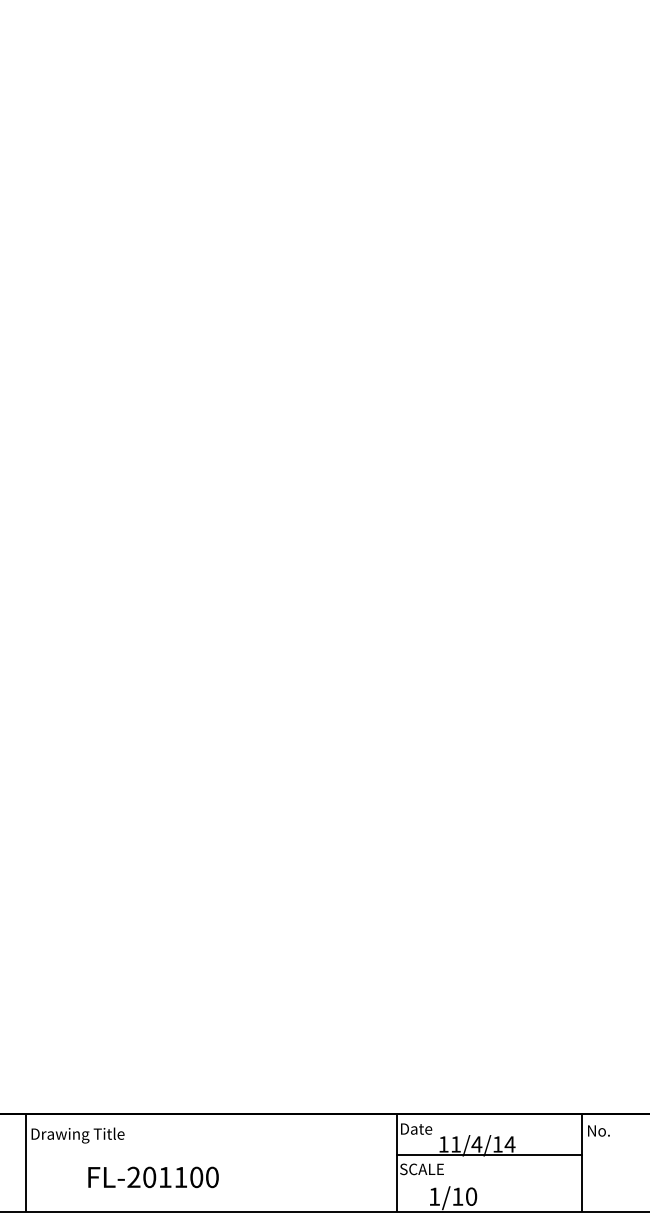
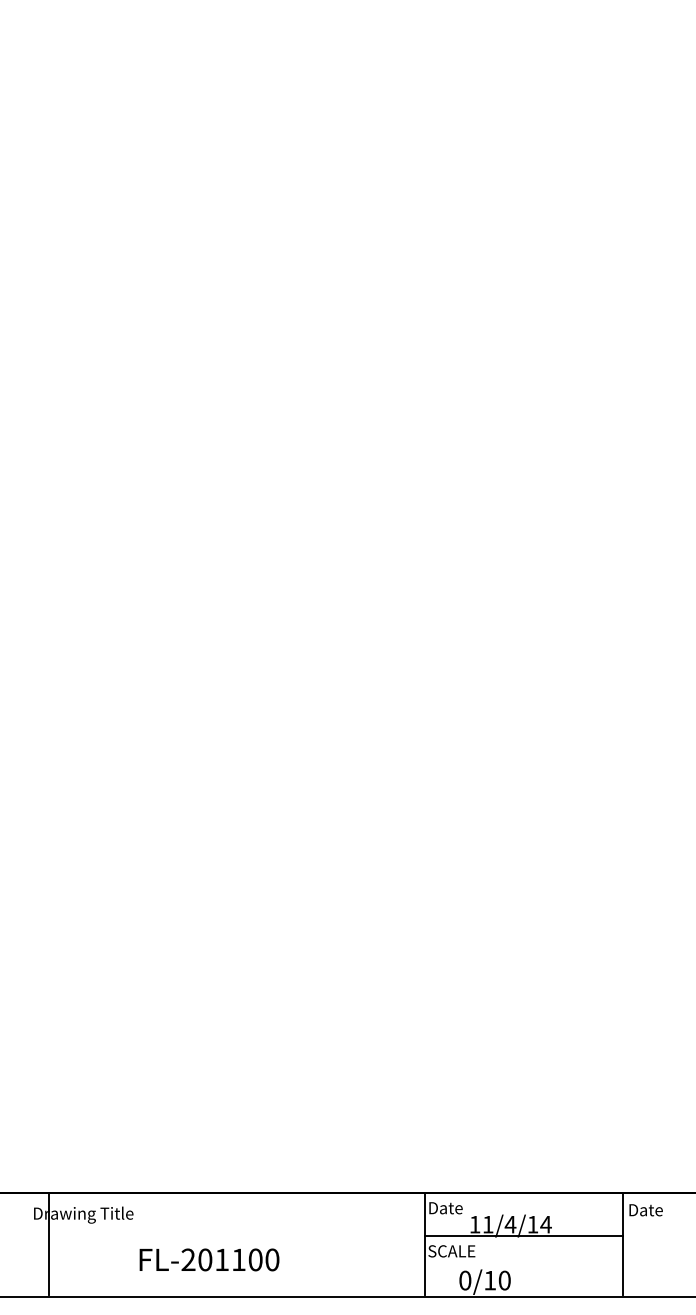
text: (603, 1131) -> (646, 1210), No. -> Date
line: (25, 1162) -> (48, 1243), moved
text: (153, 1177) -> (209, 1259), moved
text: (434, 1196) -> (465, 1280), 1/10 -> 0/10

